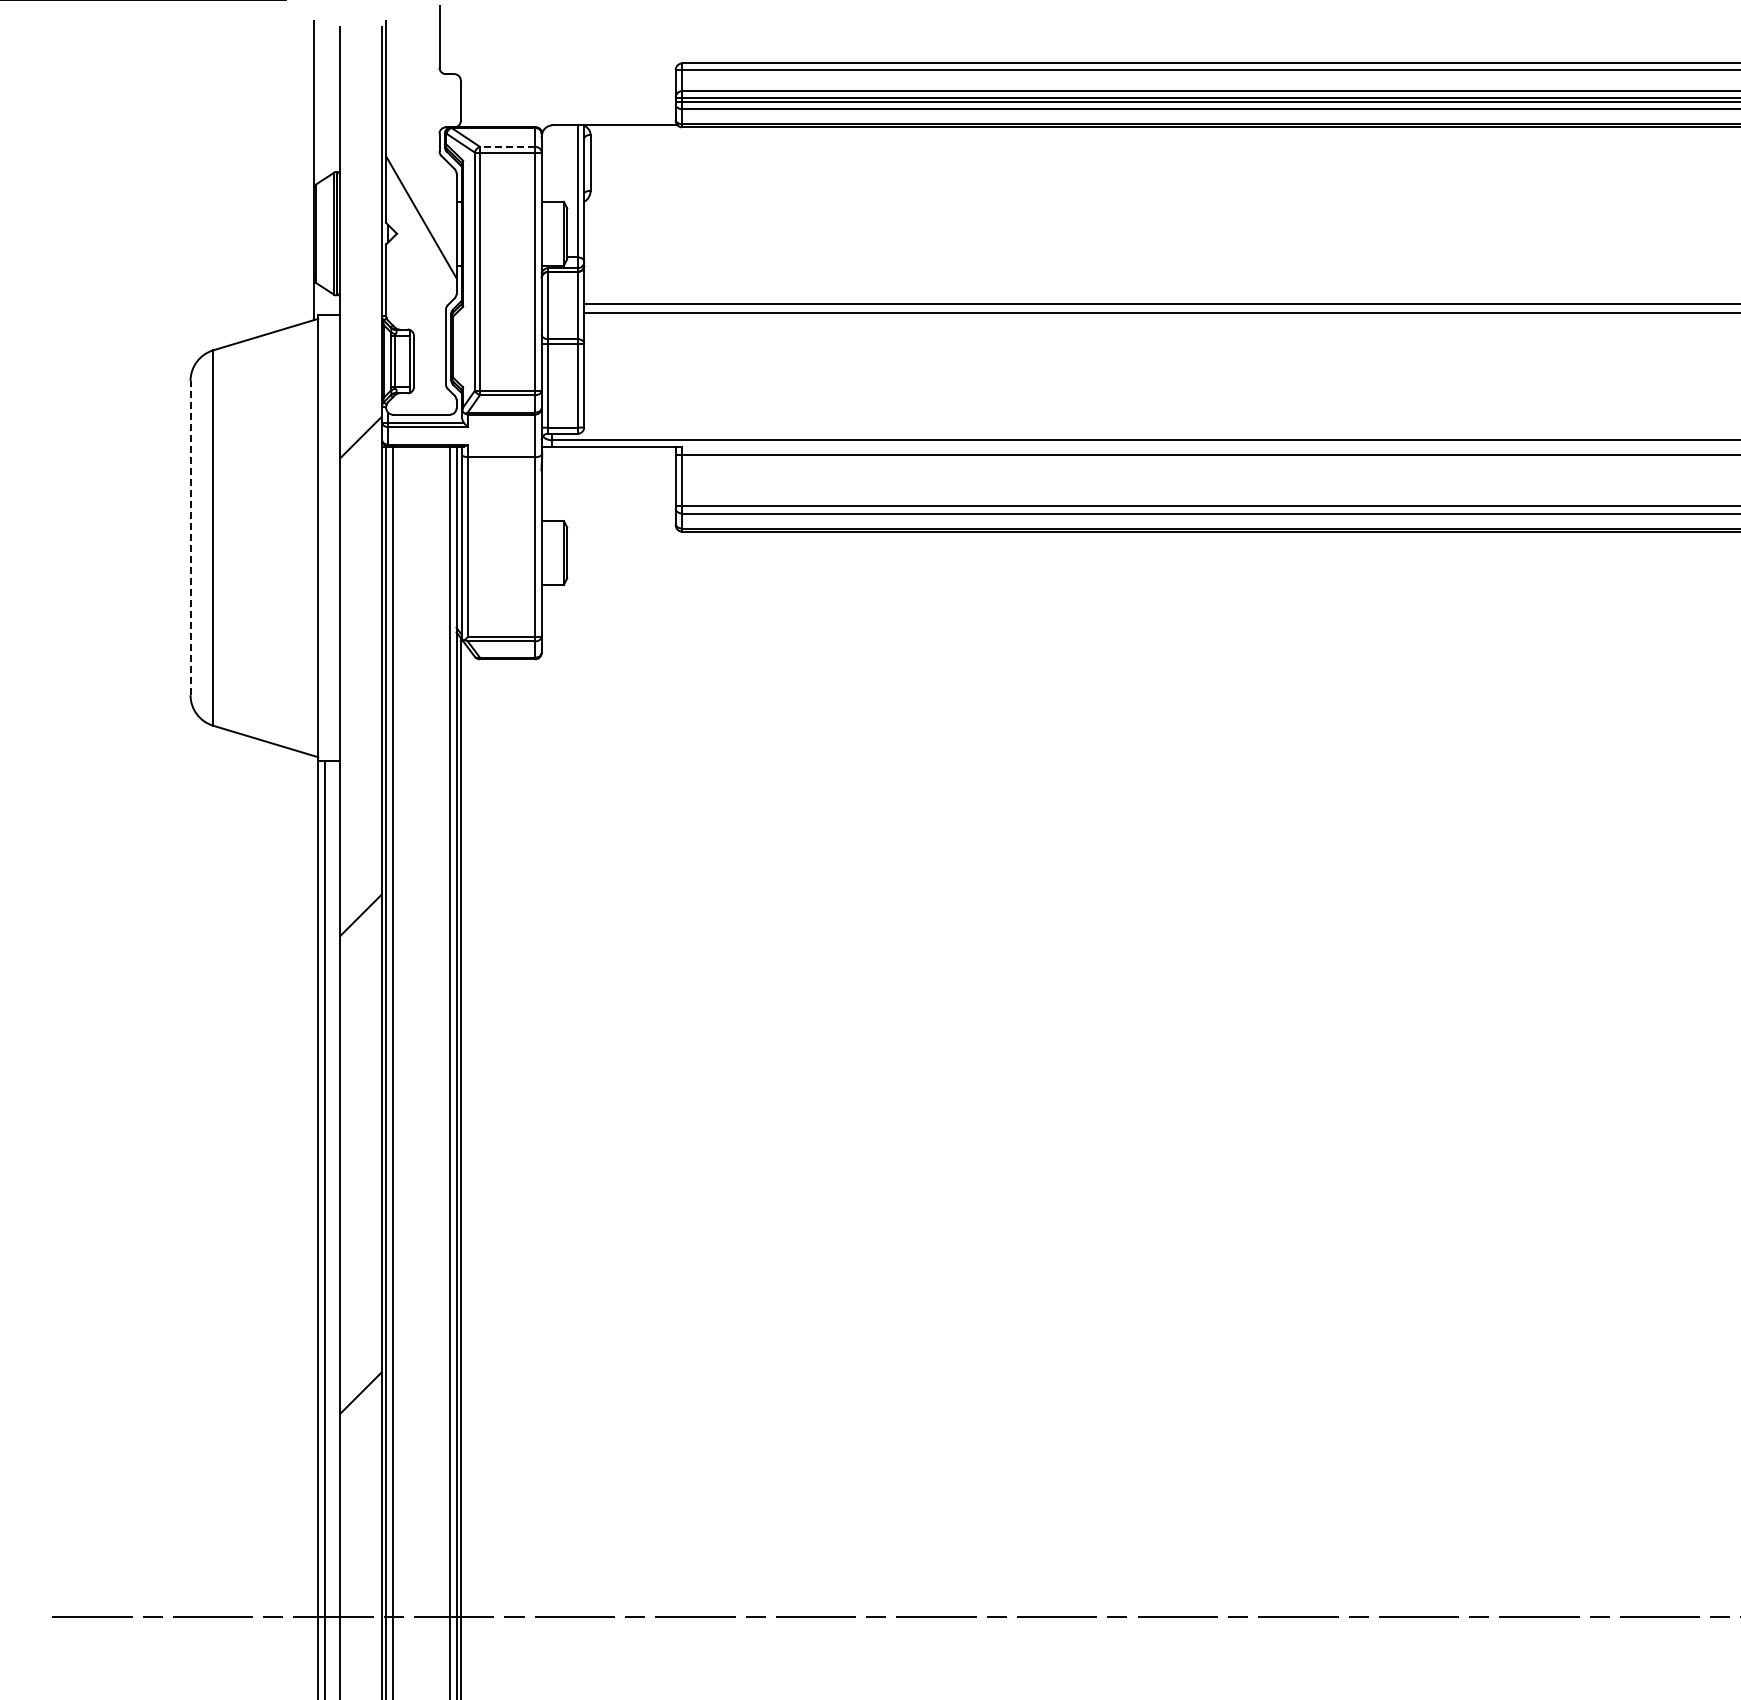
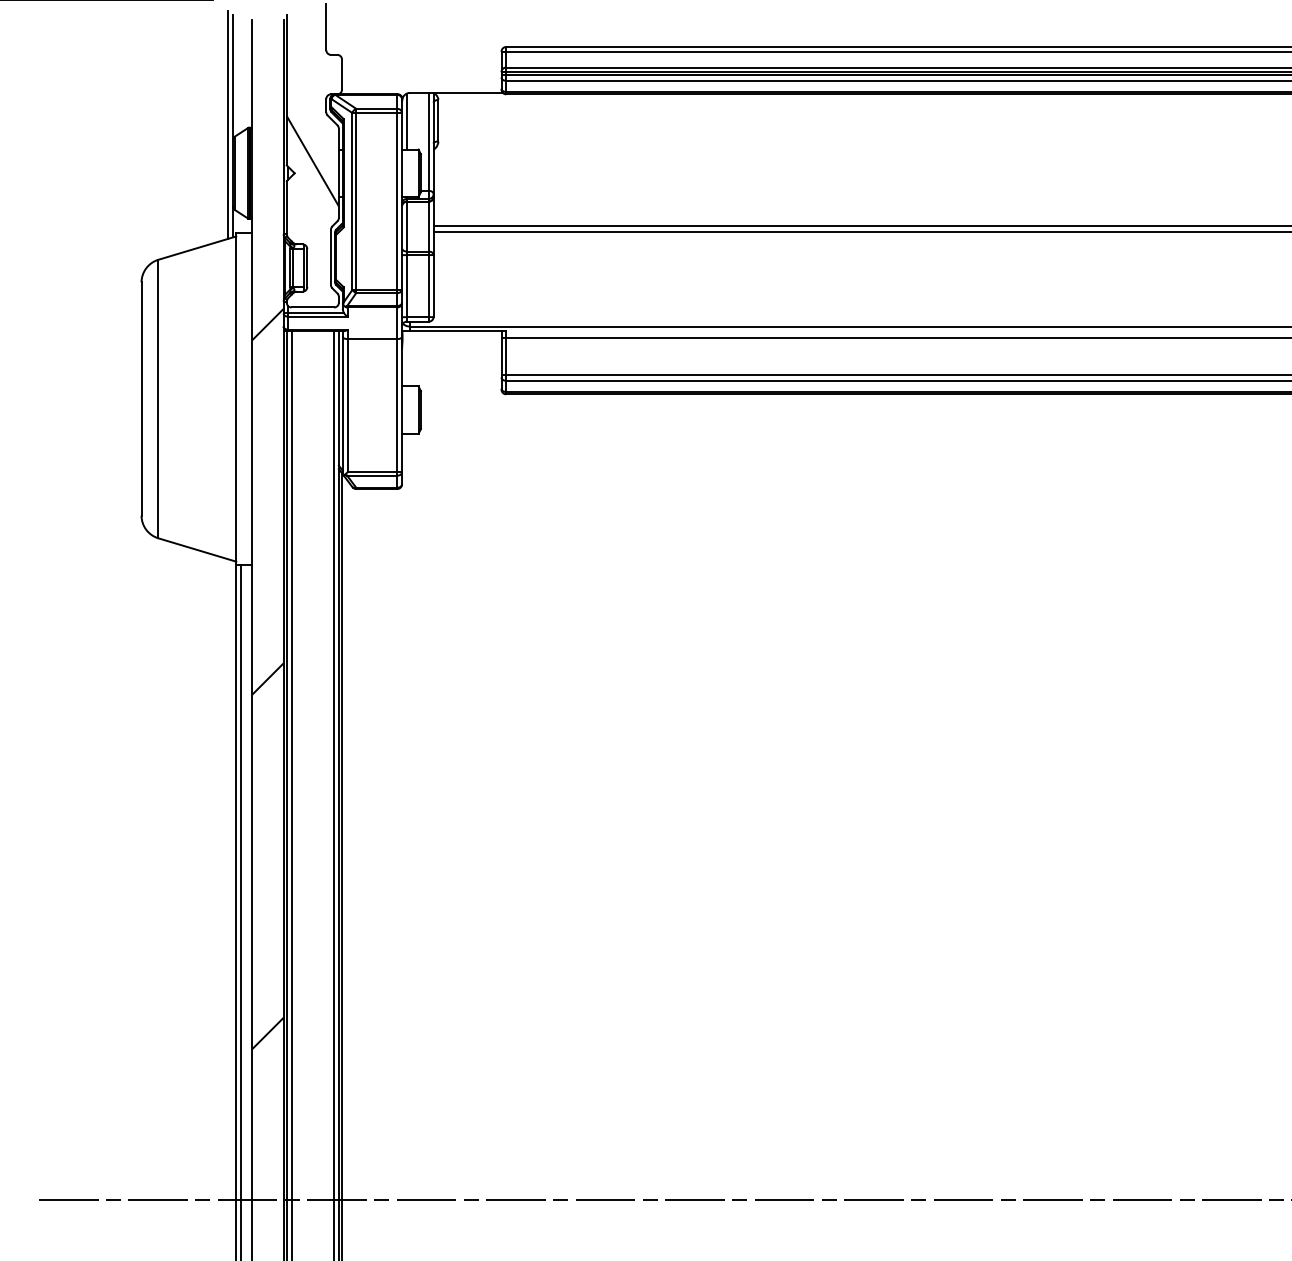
line: (507, 146) -> (376, 108), dashed -> solid
line: (548, 163) -> (407, 121), added
line: (307, 168) -> (228, 124), added
line: (190, 537) -> (141, 398), dashed -> solid

